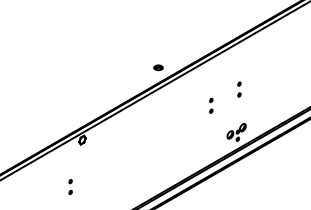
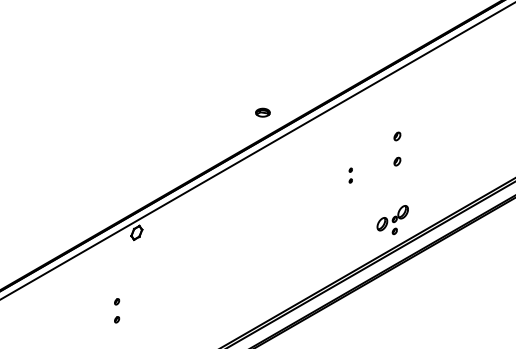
part: (239, 89) -> (397, 148), size x1.4
part: (211, 105) -> (351, 175), size x0.6

